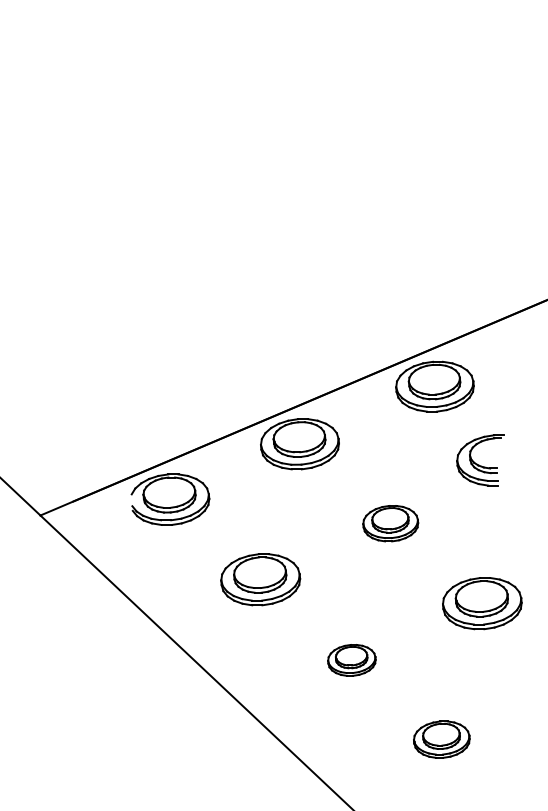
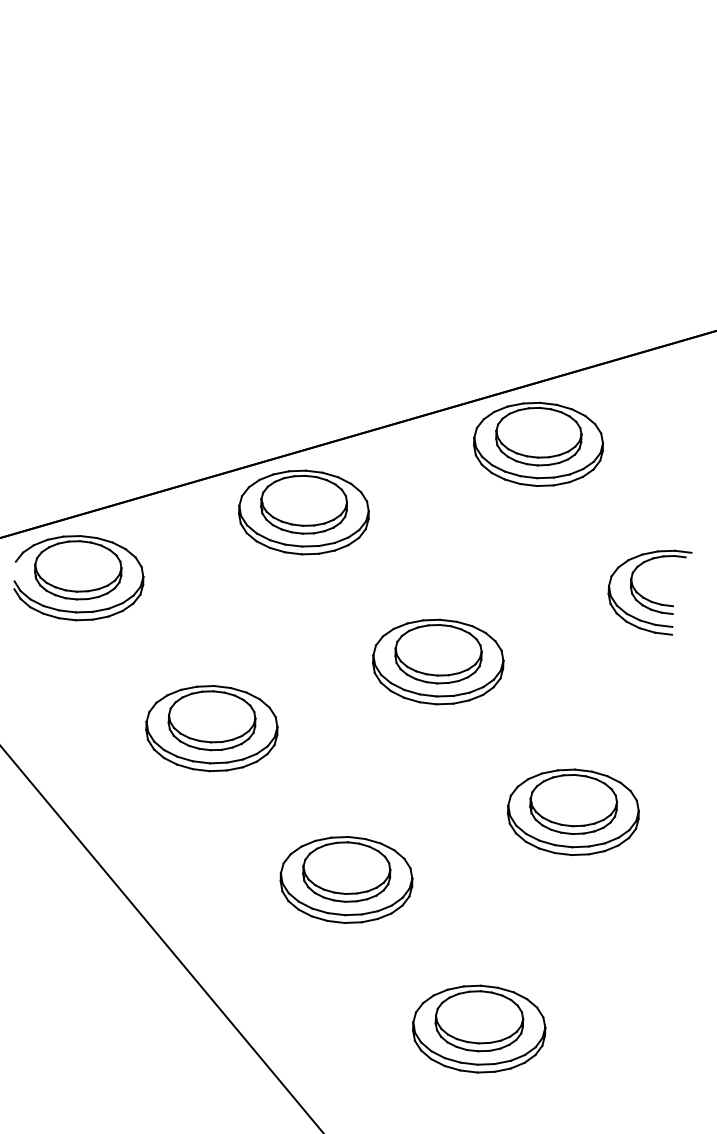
part: (480, 460) -> (647, 589), moved
part: (390, 523) -> (437, 661), size x1.43
part: (351, 660) -> (345, 880), size x1.67
part: (441, 739) -> (478, 1028), size x1.43

